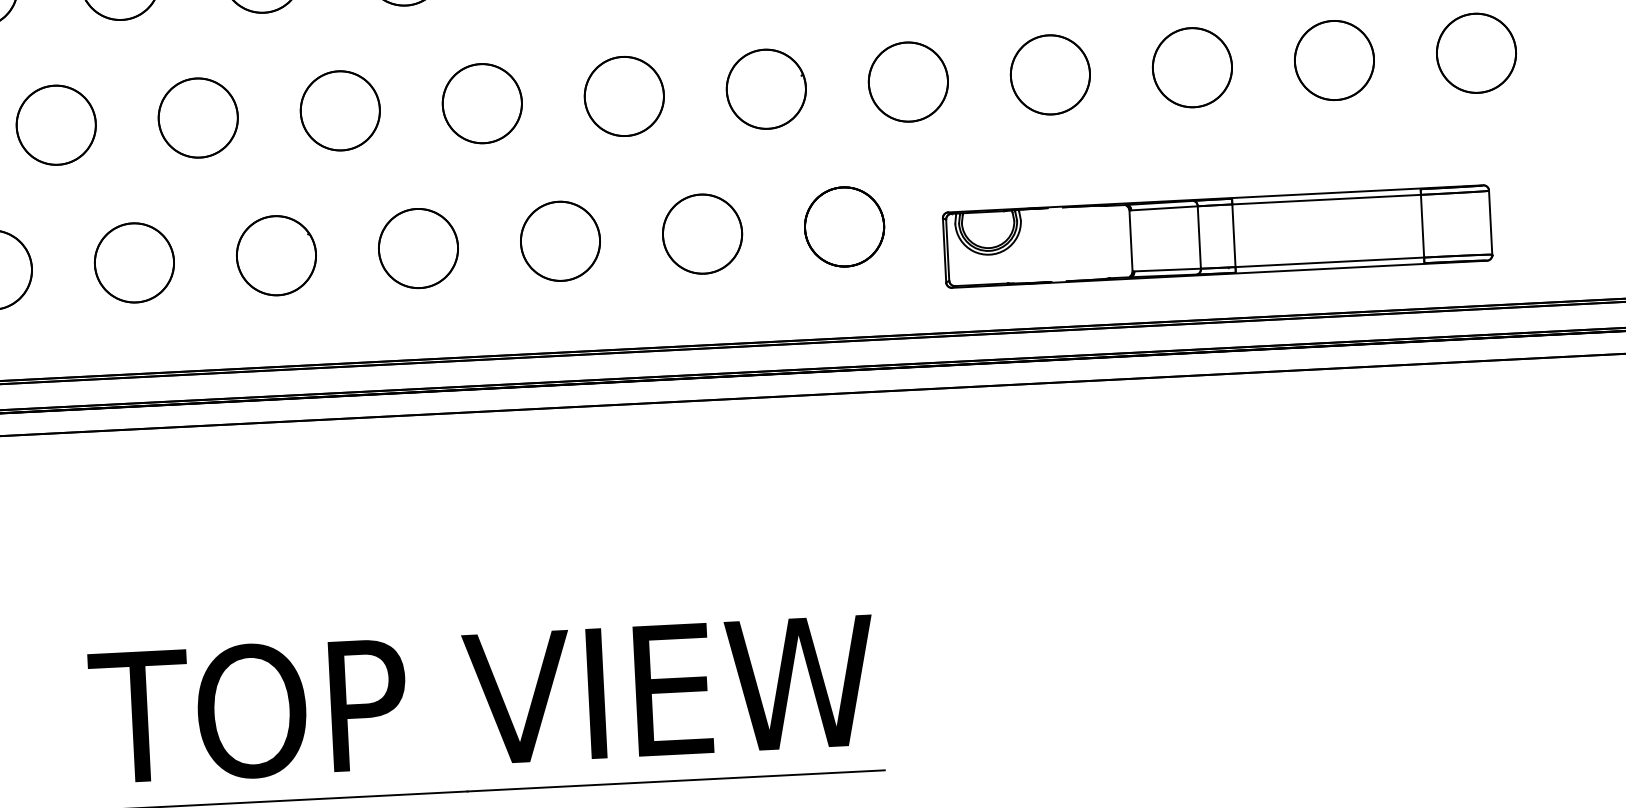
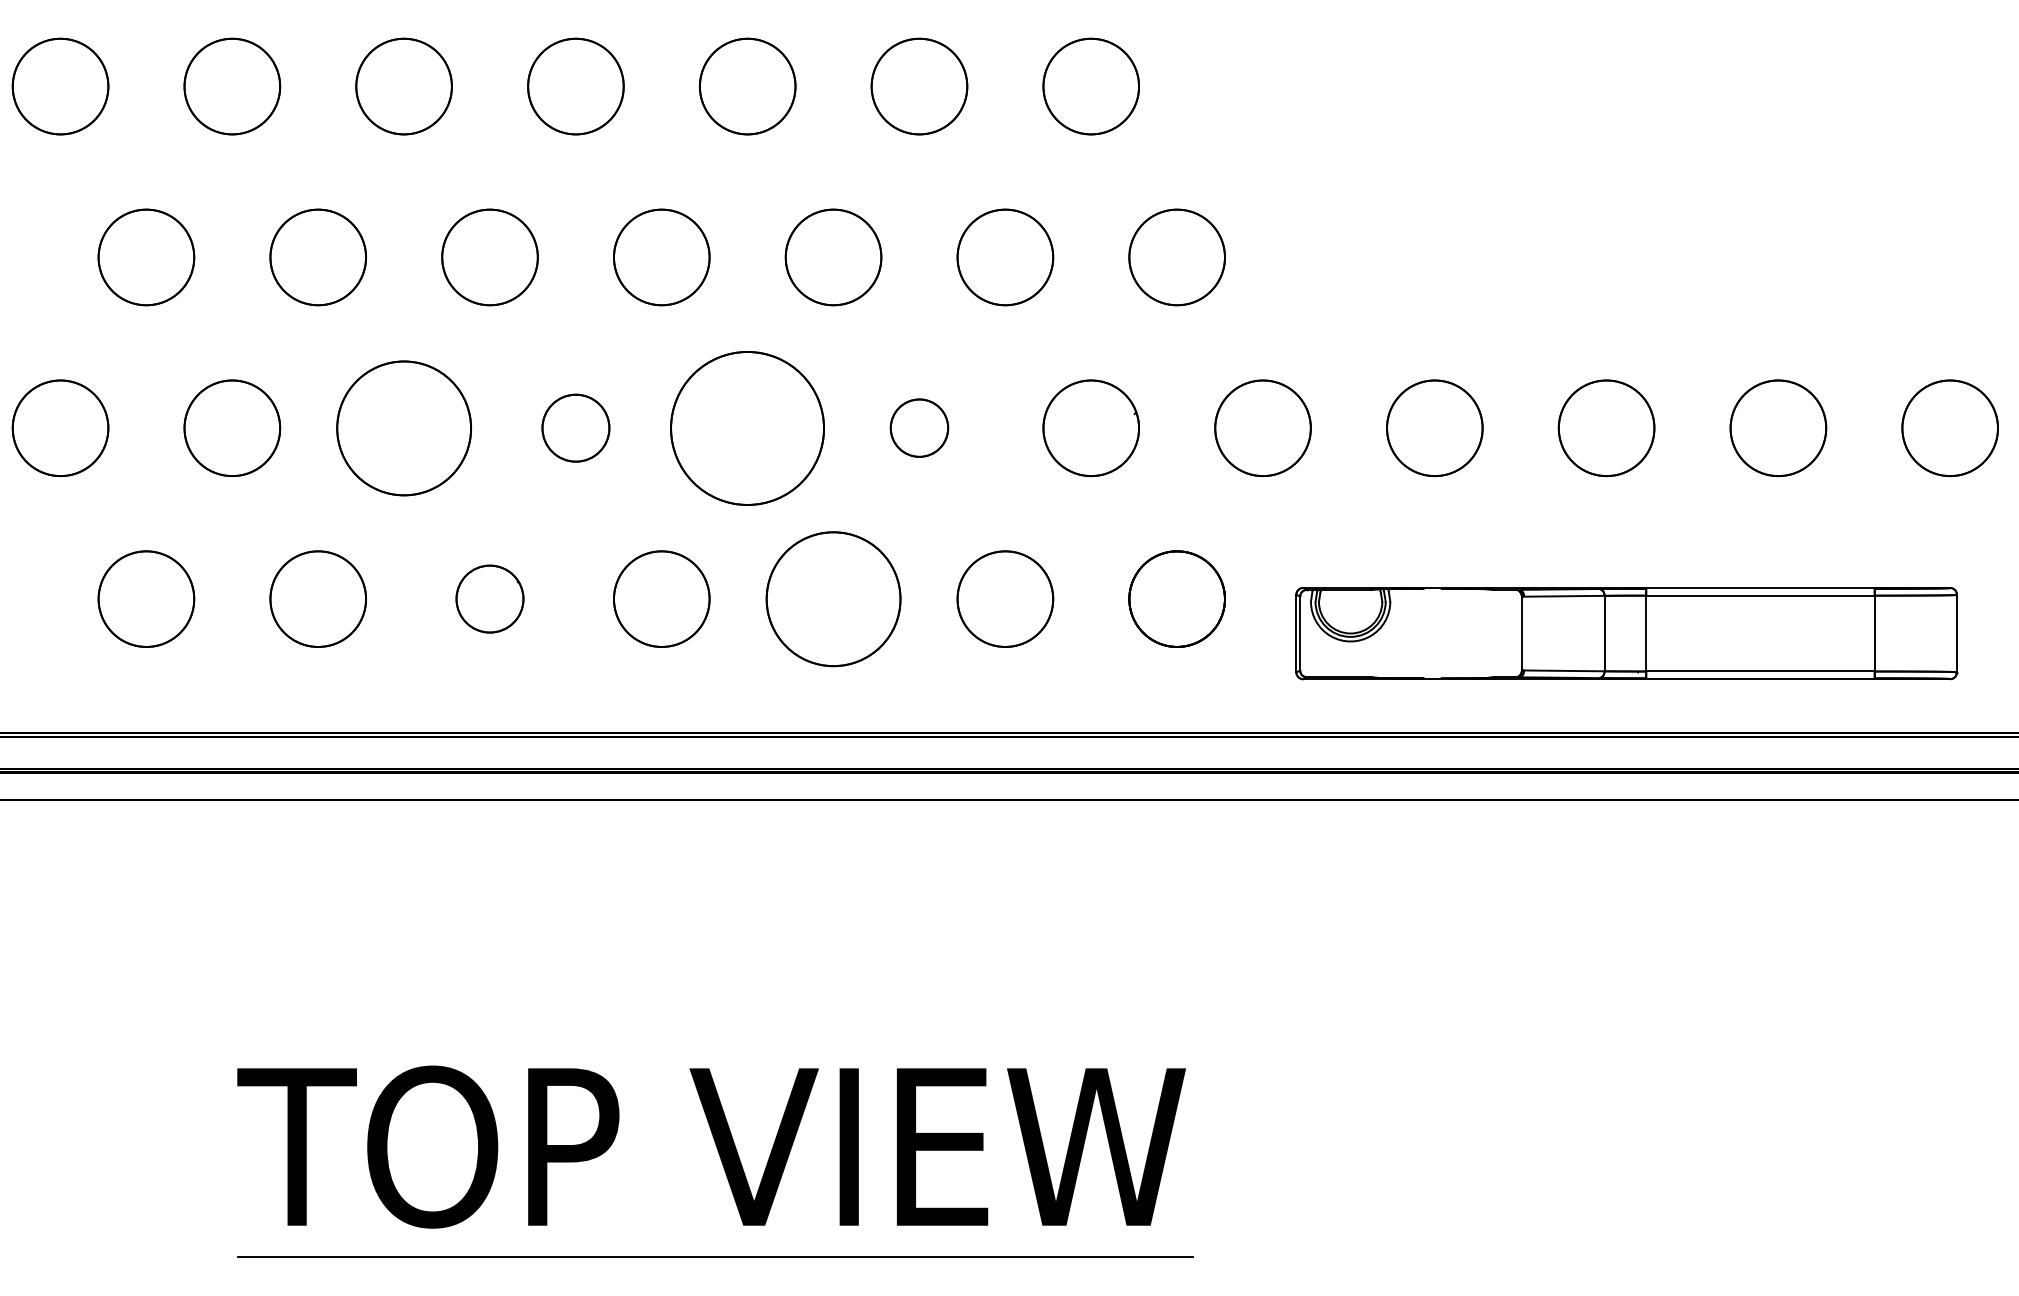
part: (624, 95) -> (919, 427), size x0.6
circle: (482, 103) -> (747, 427), size x1.6
circle: (339, 110) -> (575, 427), size x0.7
circle: (197, 117) -> (403, 427), size x1.4
part: (560, 240) -> (833, 598), size x1.4
circle: (276, 255) -> (489, 598), size x0.7

